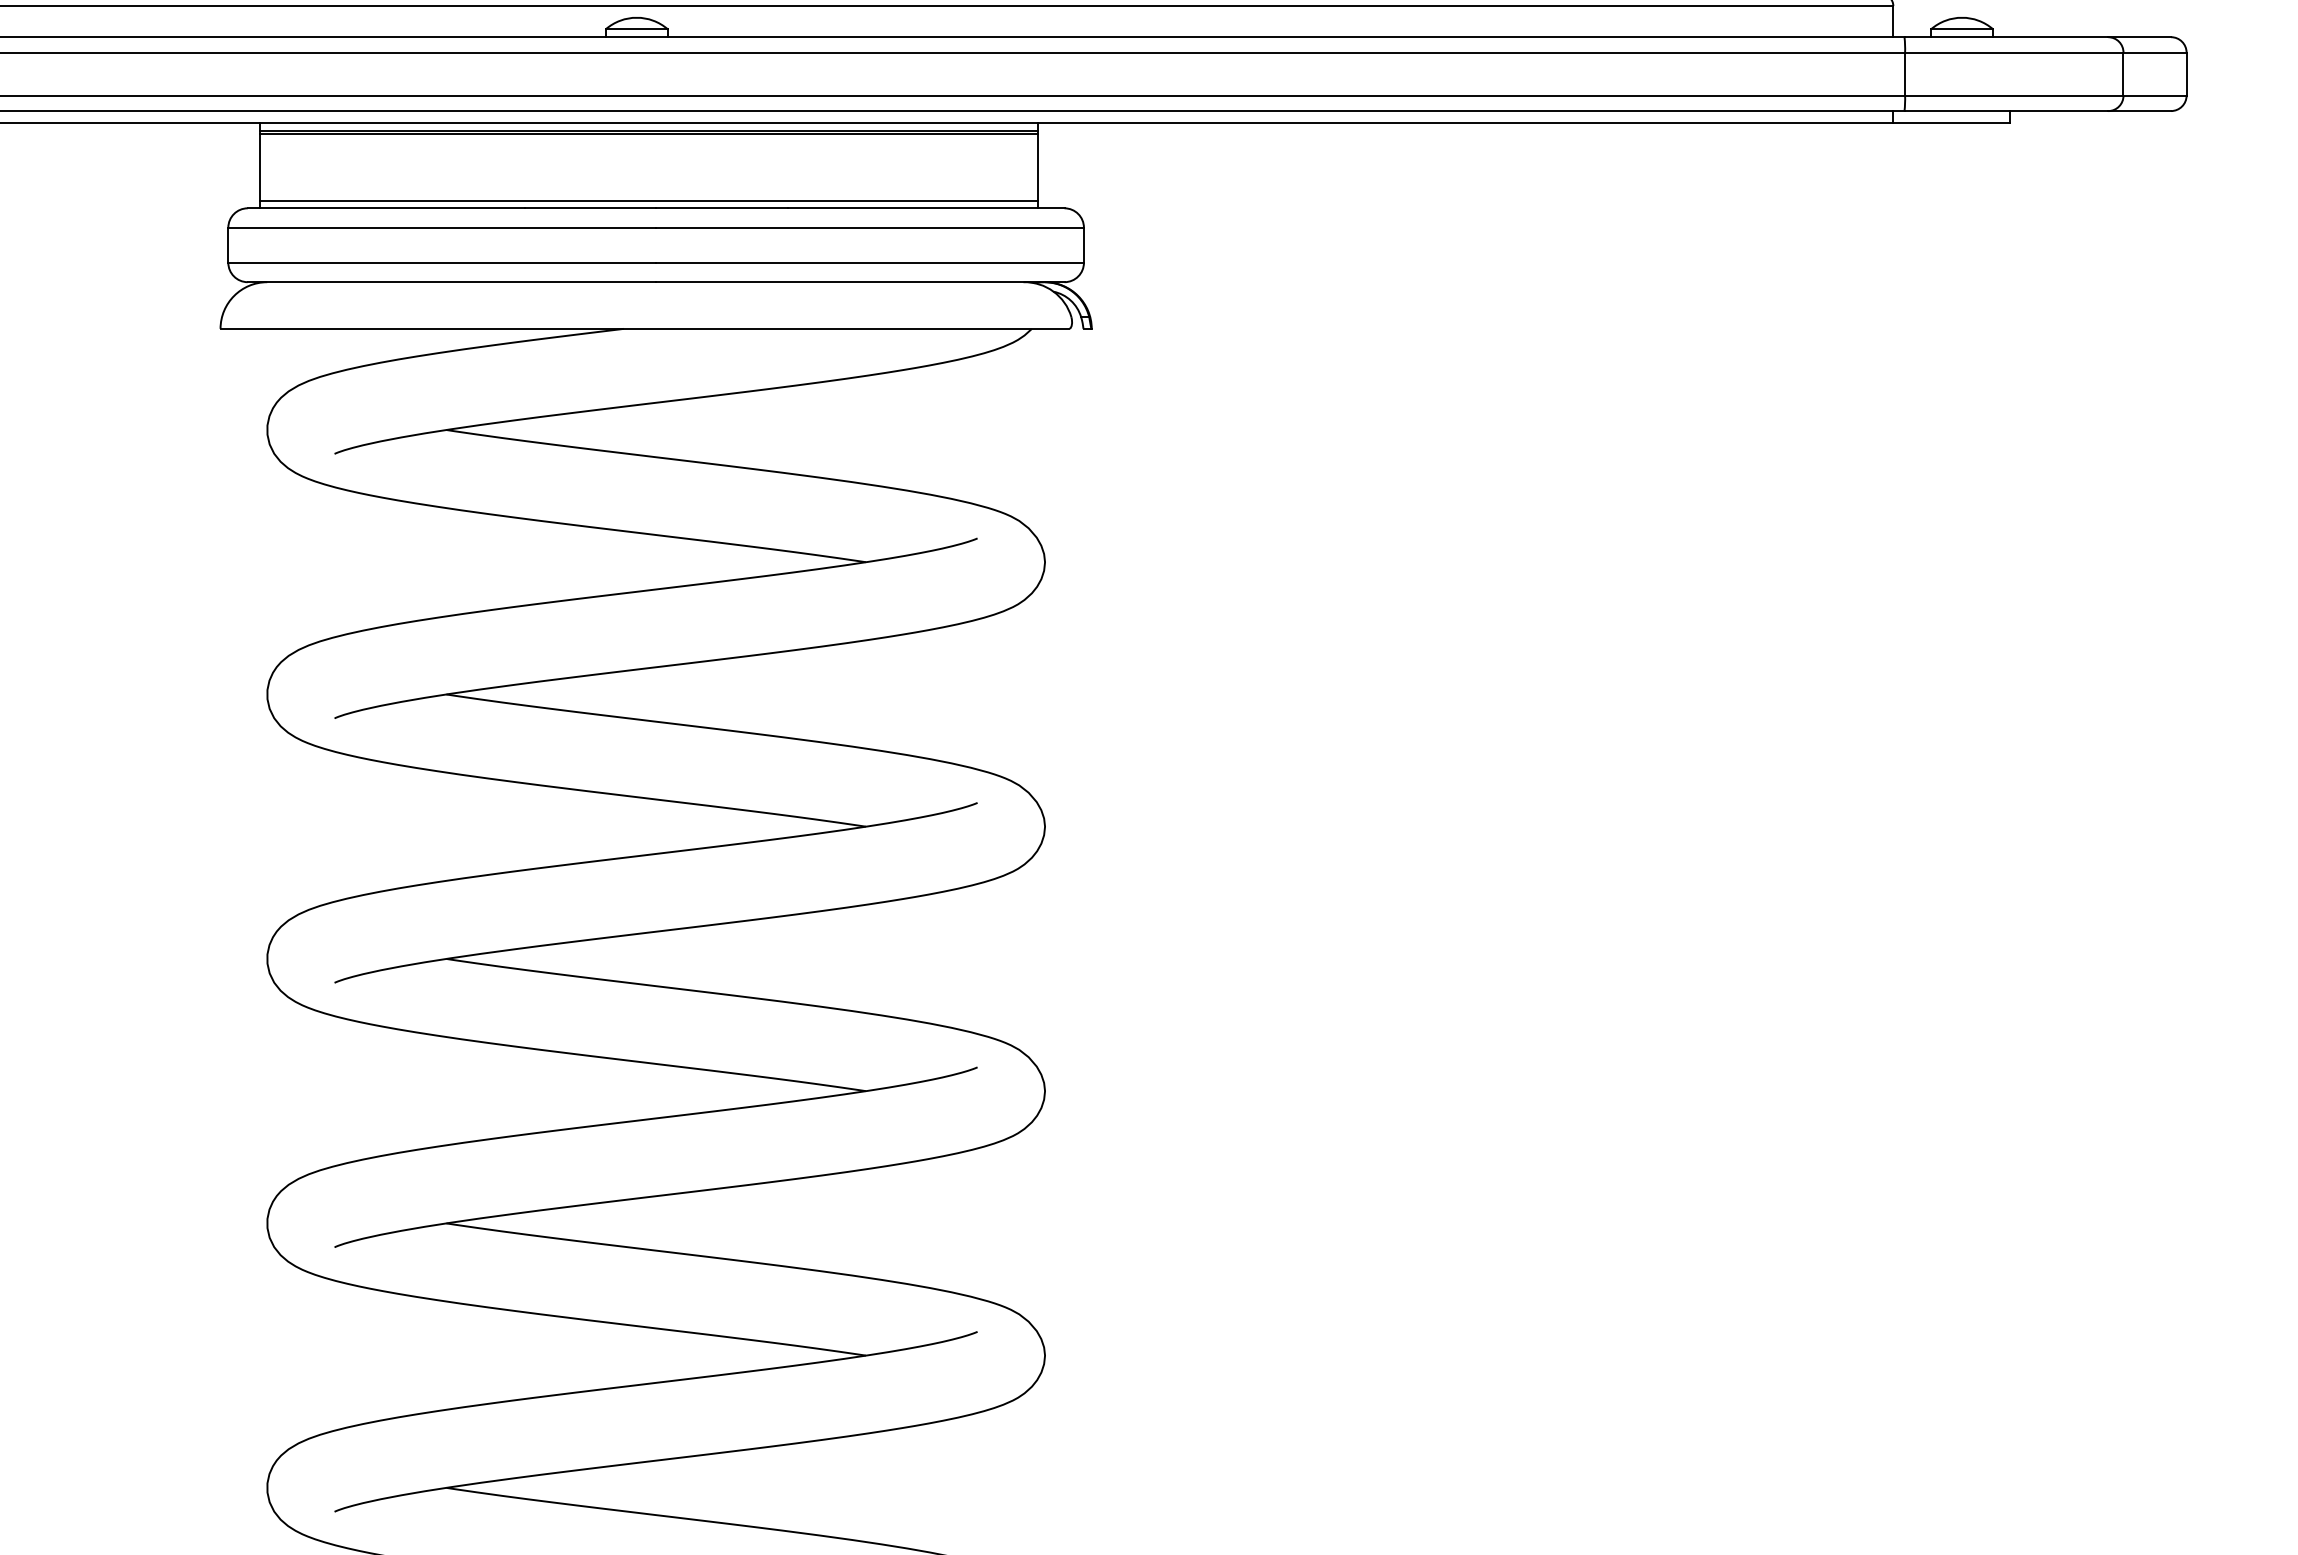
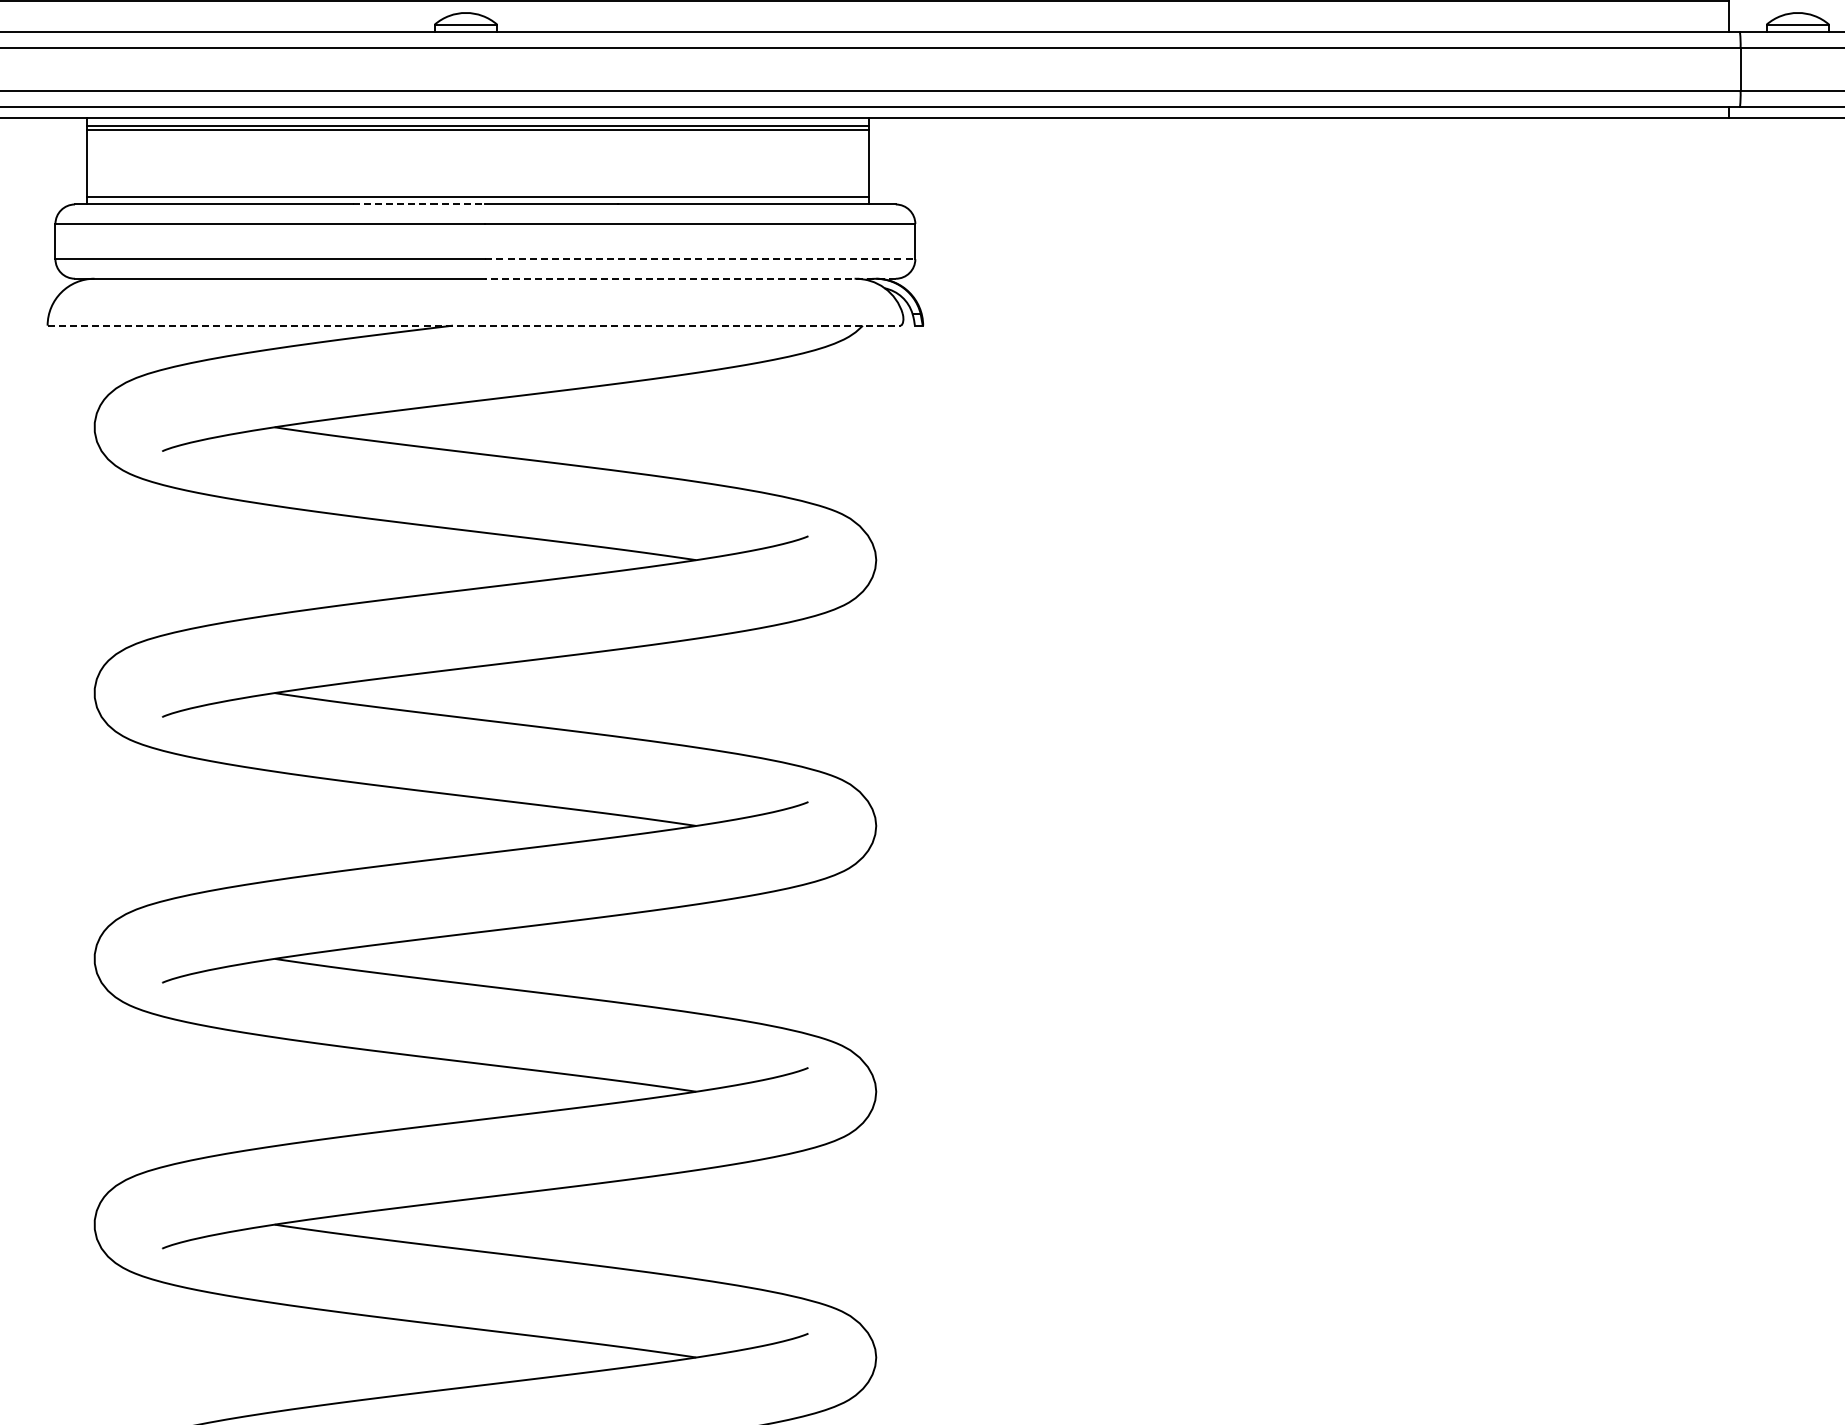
line: (590, 208) -> (419, 204), solid -> dashed
line: (870, 262) -> (700, 258), solid -> dashed
line: (859, 282) -> (689, 279), solid -> dashed
line: (645, 328) -> (474, 325), solid -> dashed

